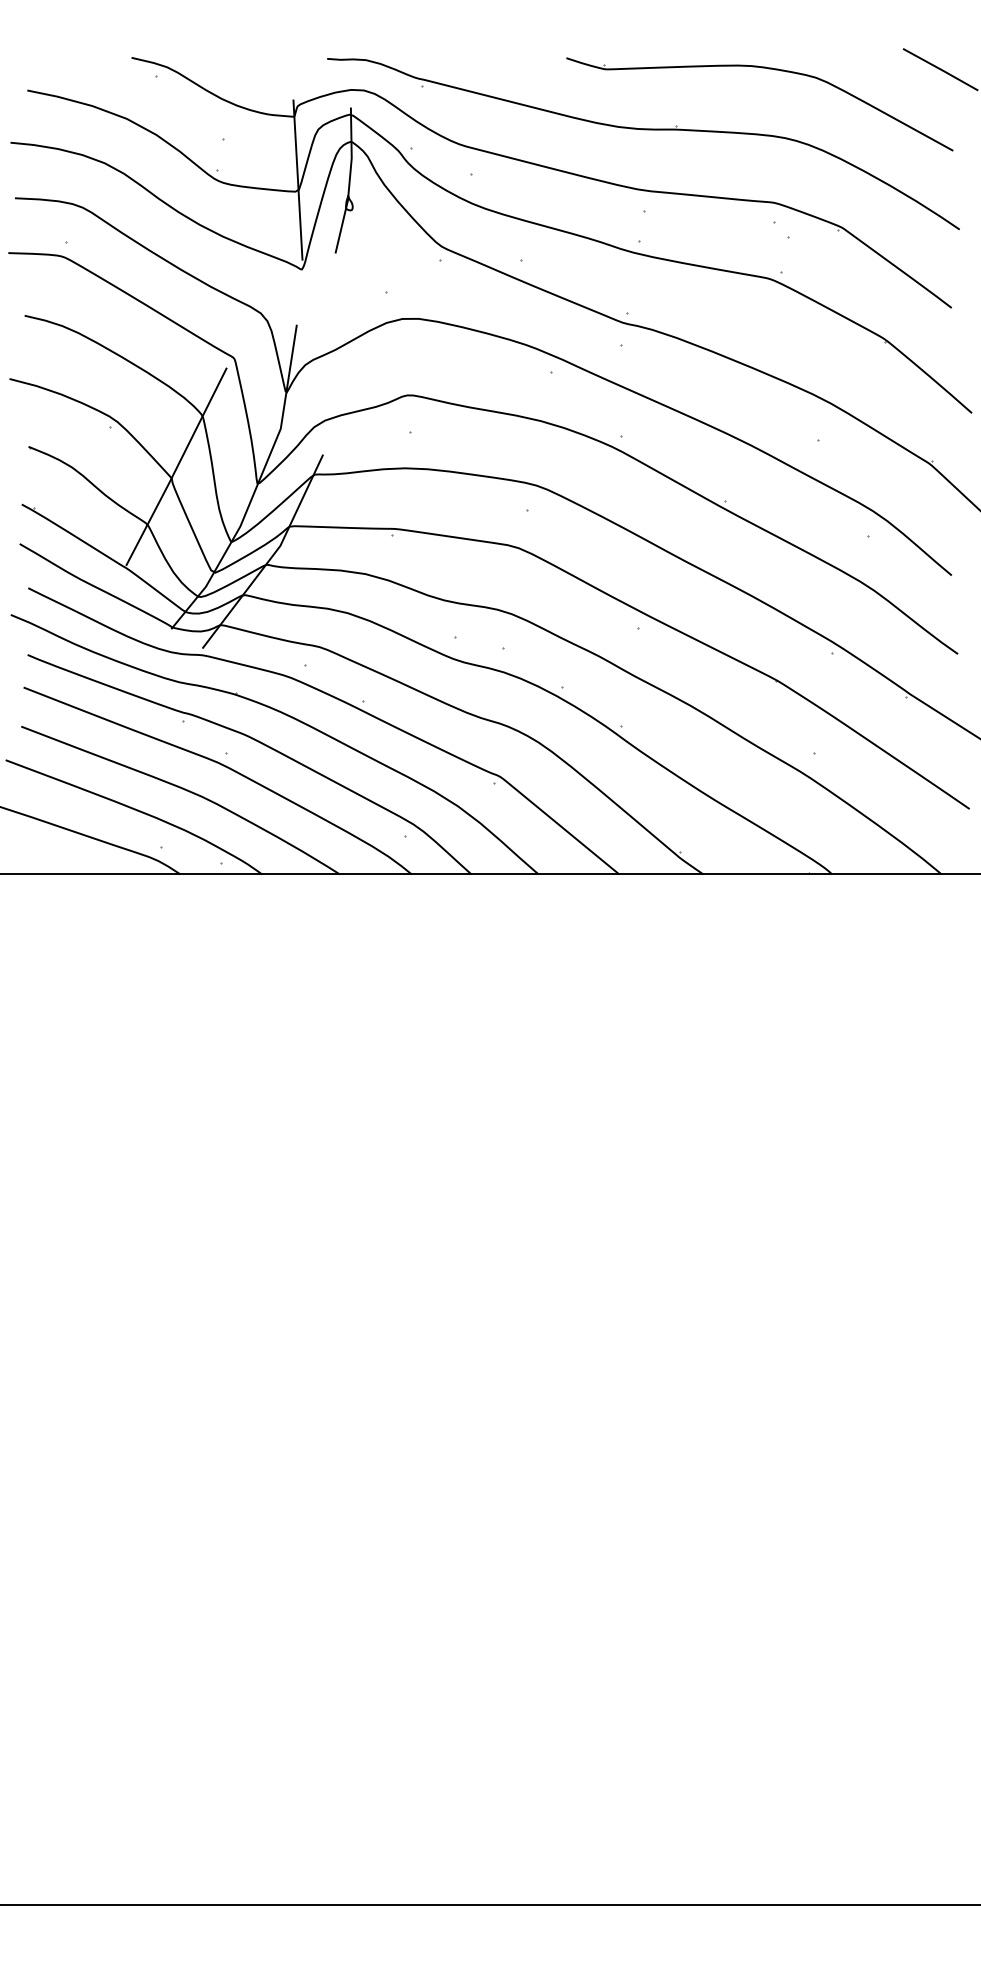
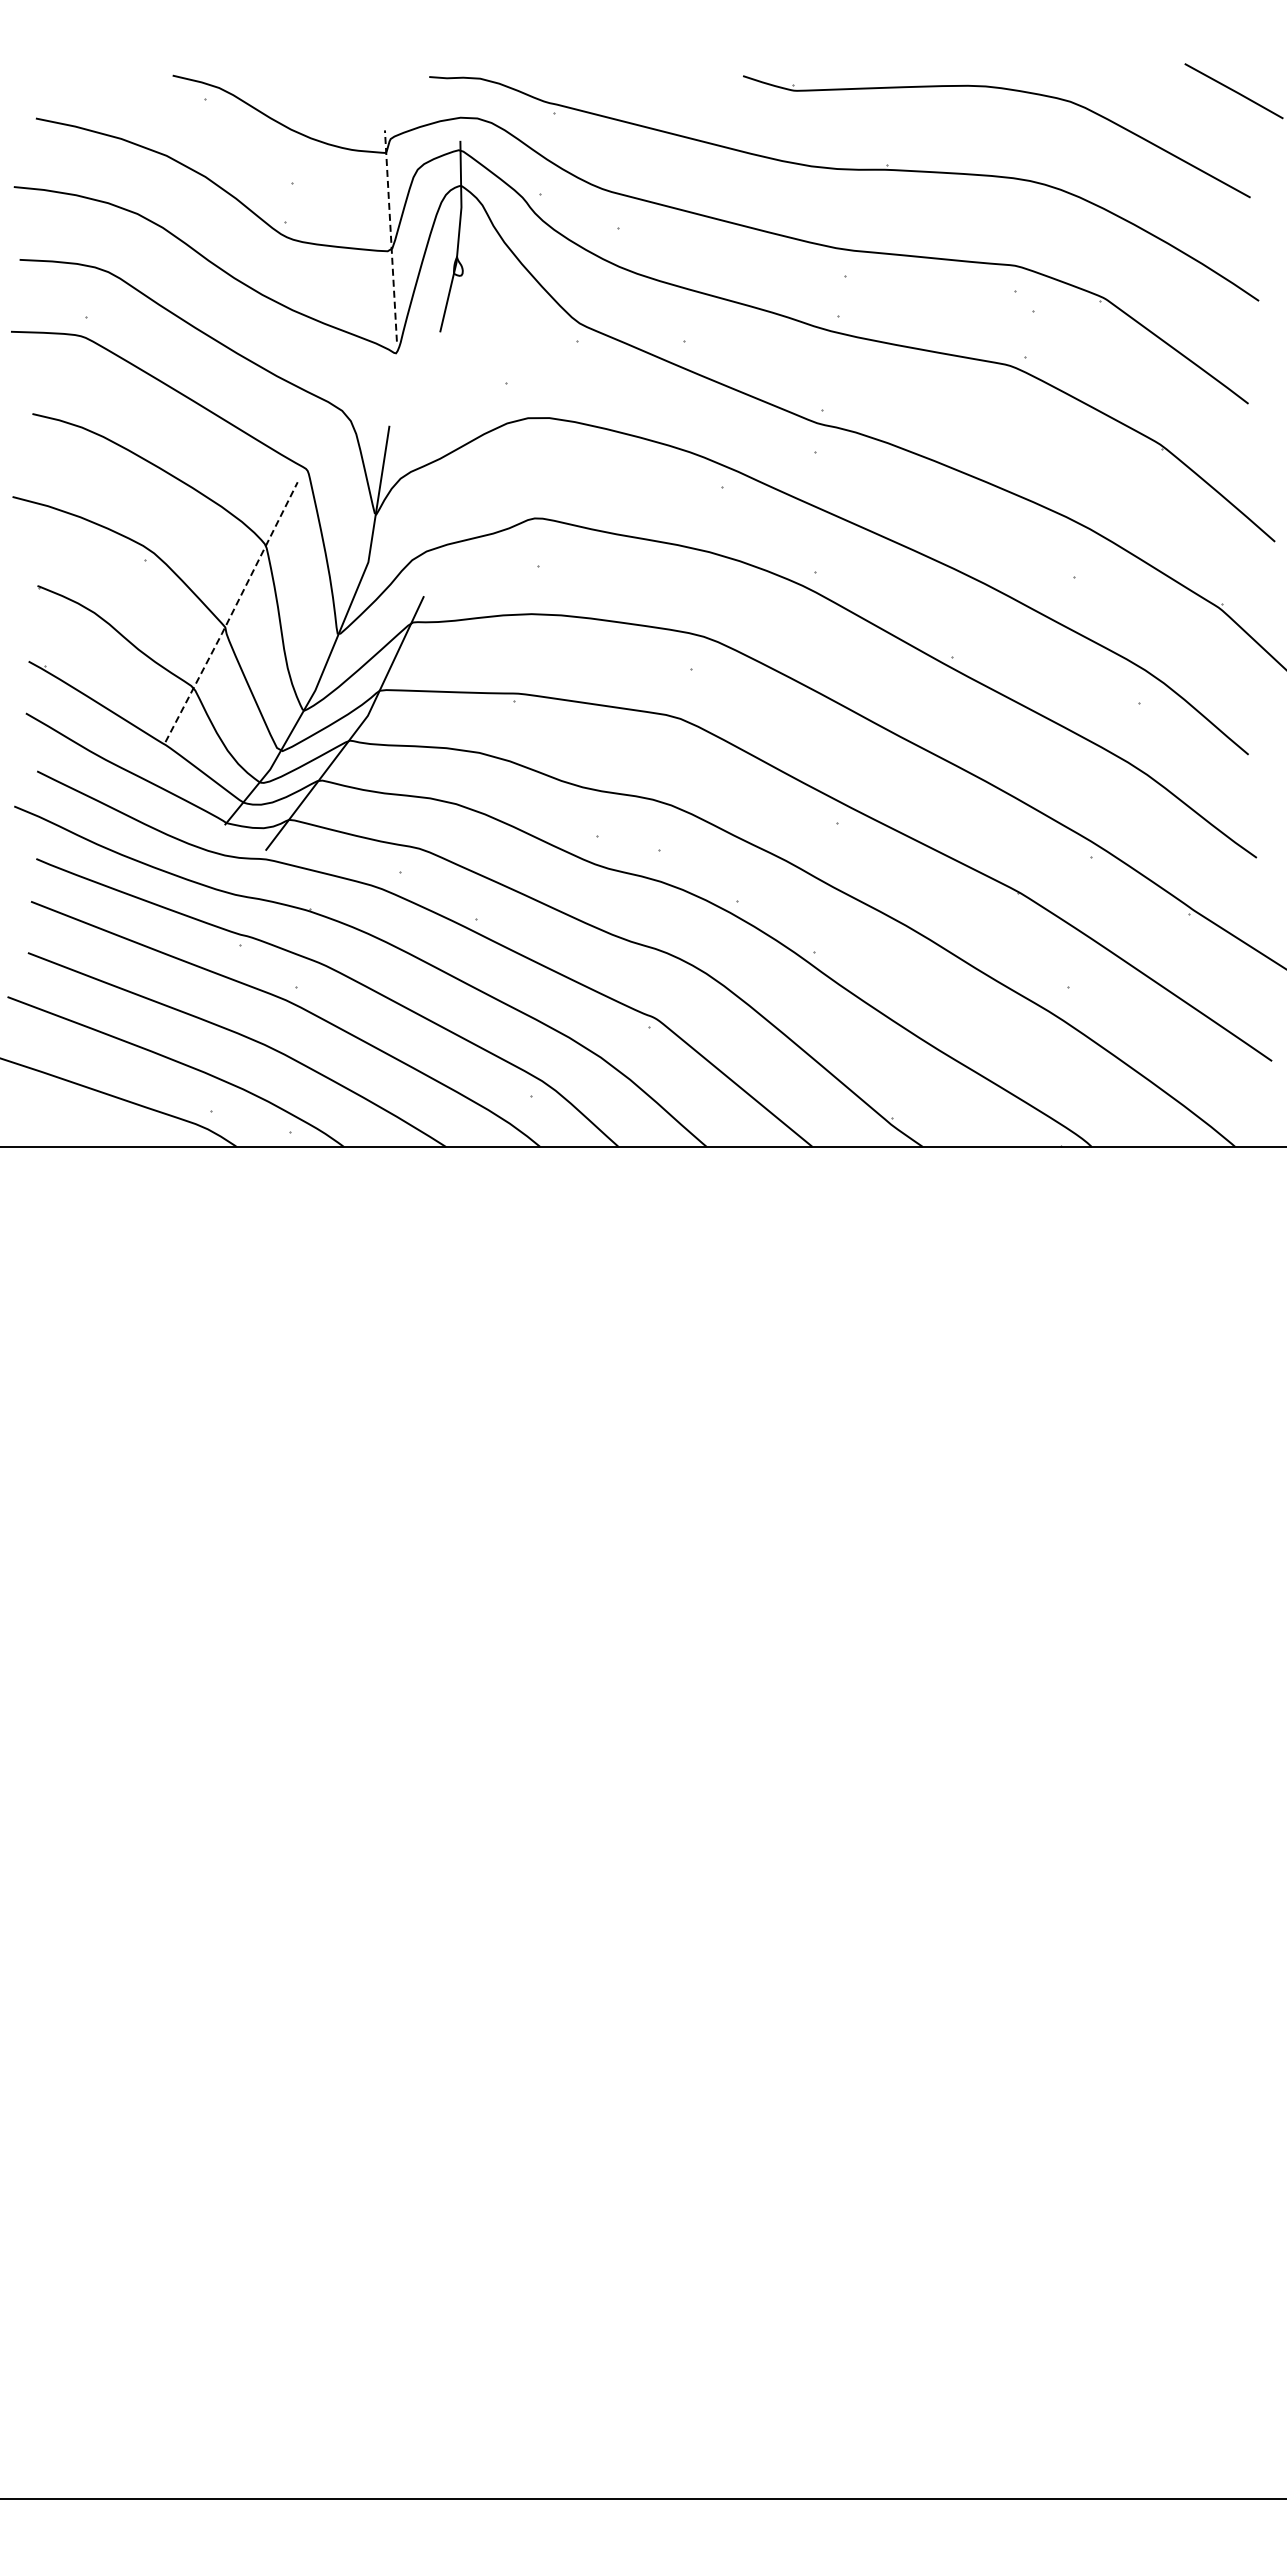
line: (297, 180) -> (390, 236), solid -> dashed
line: (177, 467) -> (232, 612), solid -> dashed

